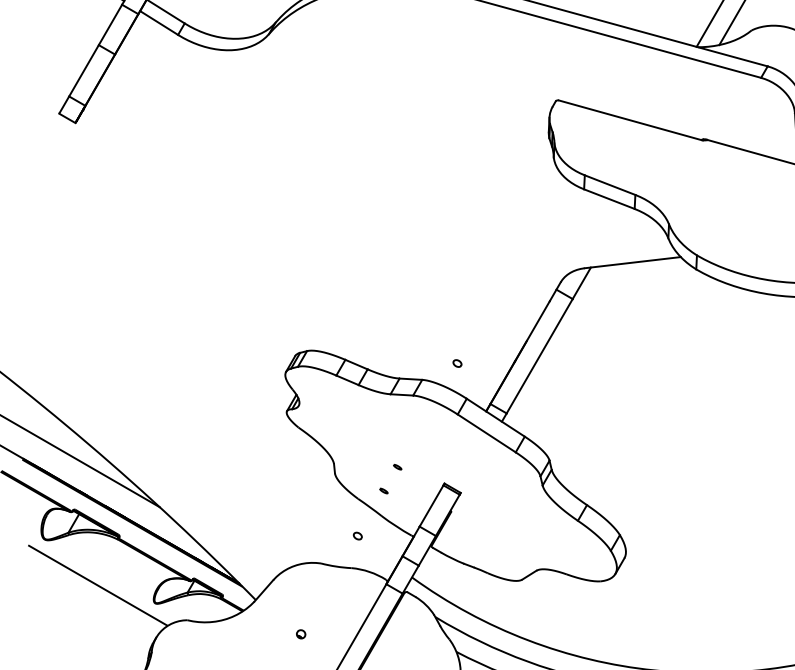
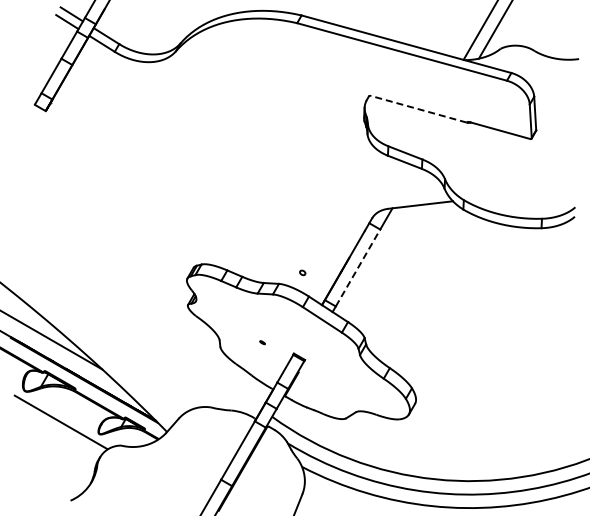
line: (629, 120) -> (418, 109), solid -> dashed
line: (540, 355) -> (358, 267), solid -> dashed
part: (382, 490) -> (252, 358), removed
part: (357, 535) -> (235, 388), removed
part: (301, 633) -> (197, 454), removed

